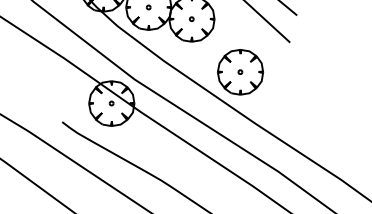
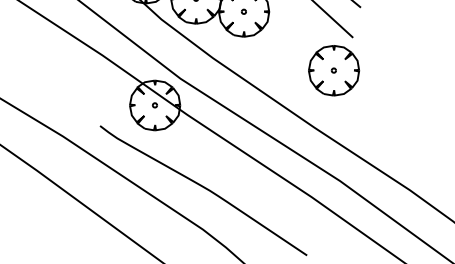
part: (240, 72) -> (334, 70), moved

